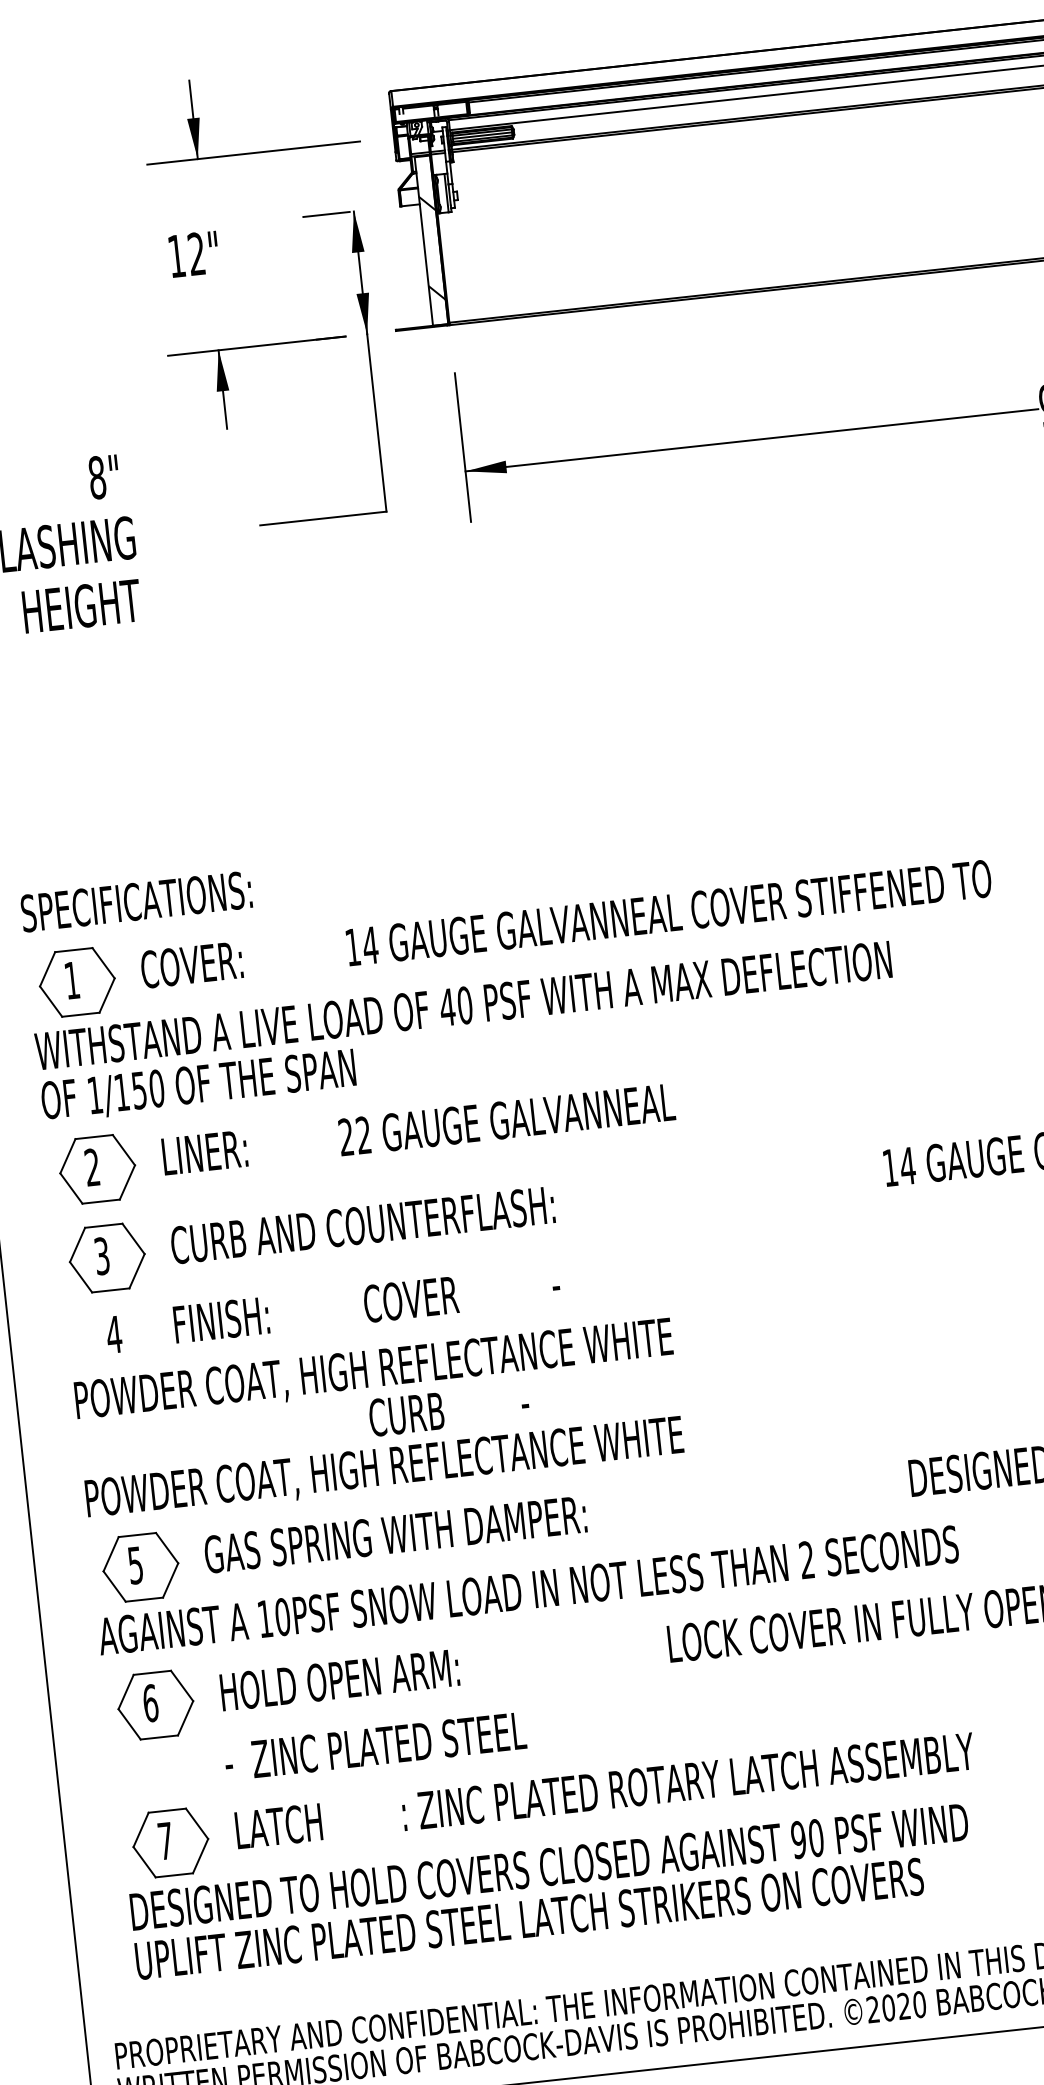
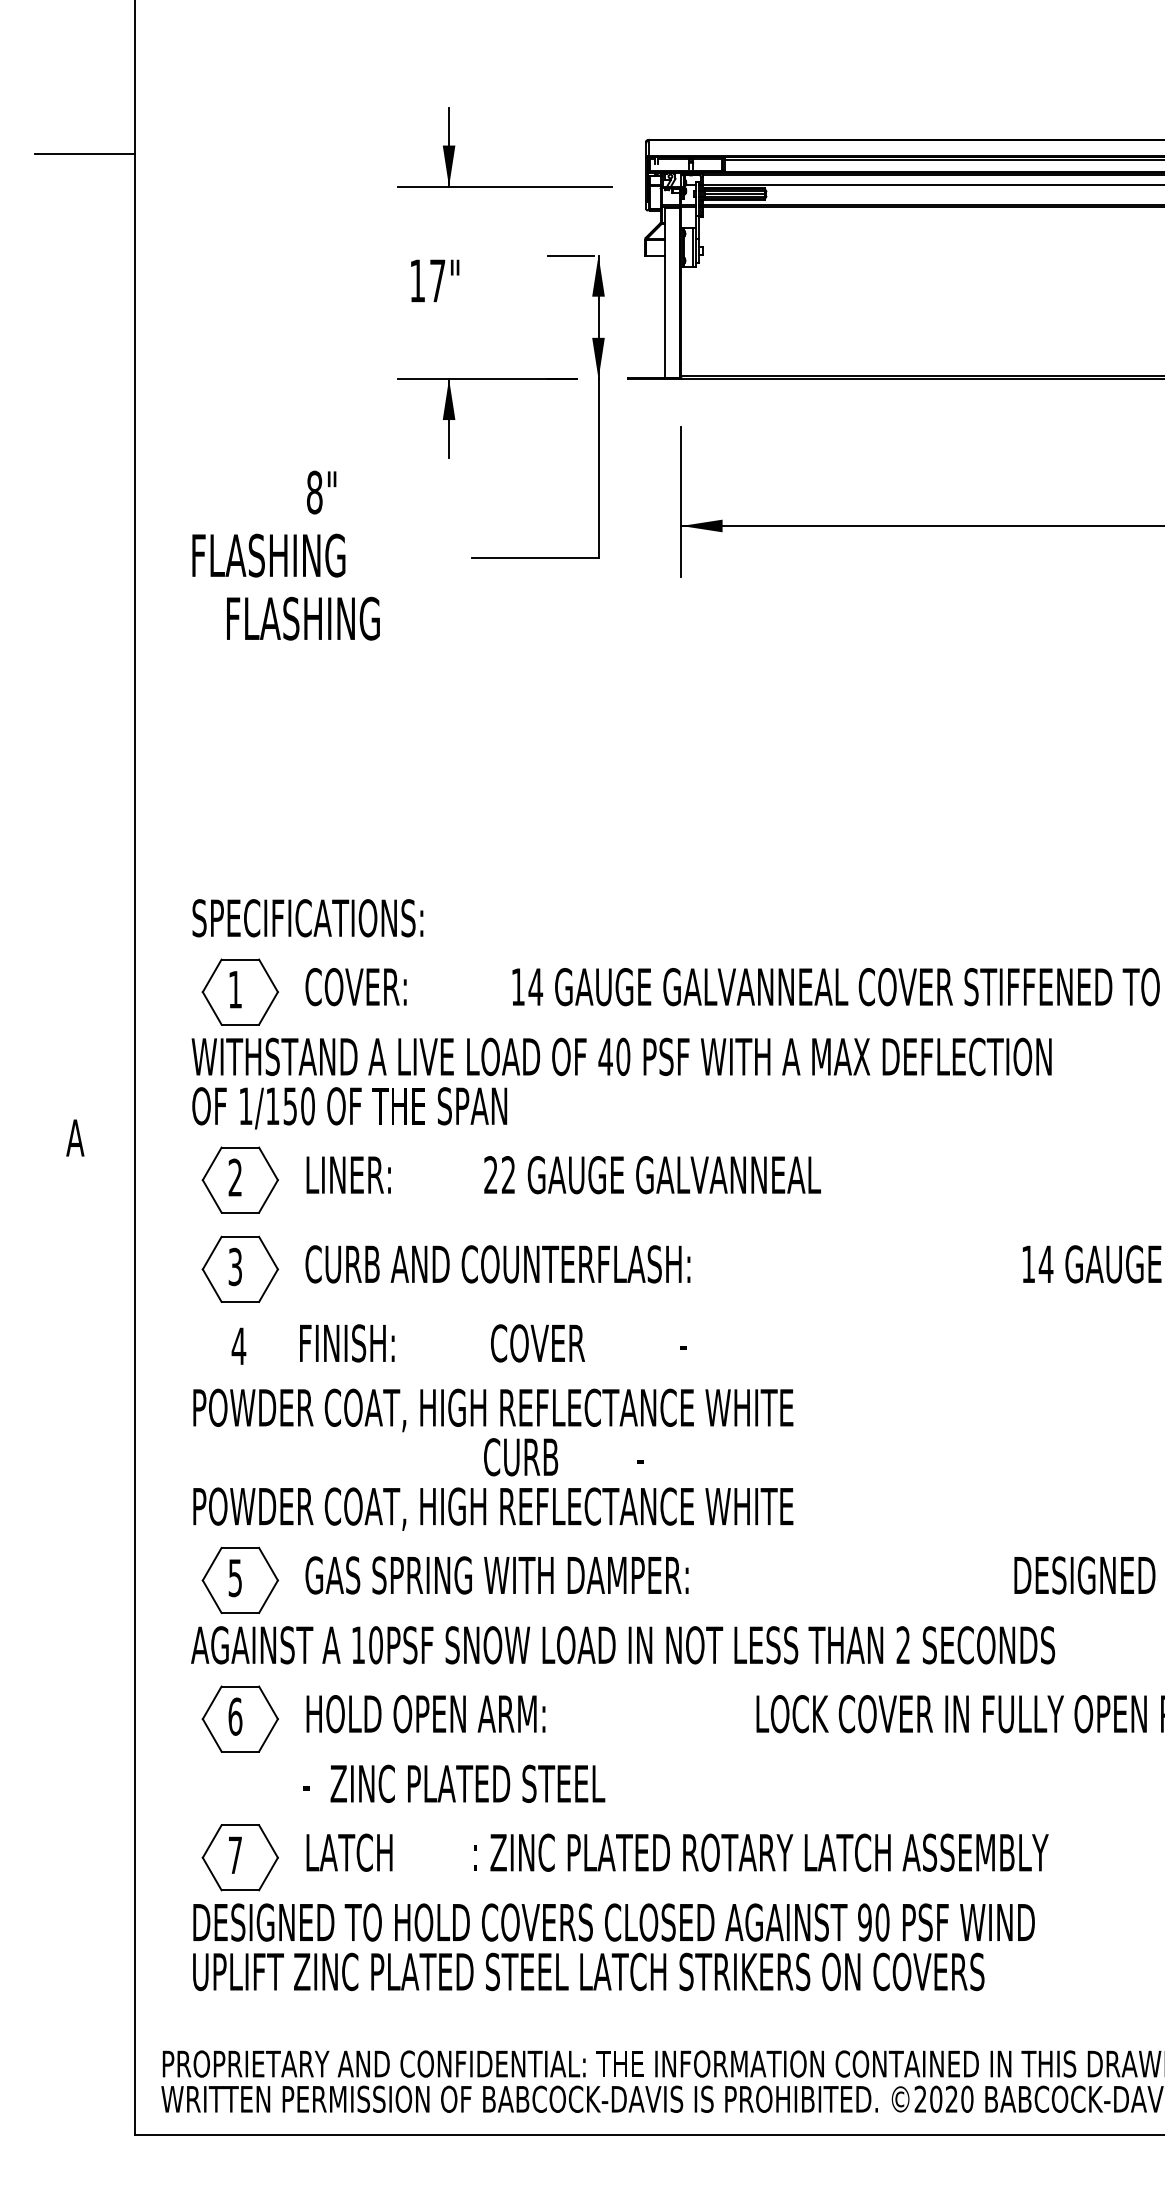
hatch: (432, 248) -> (672, 300), removed
text: (196, 253) -> (437, 280), 12" -> 17"
text: (100, 604) -> (304, 618), HEIGHT -> FLASHING

